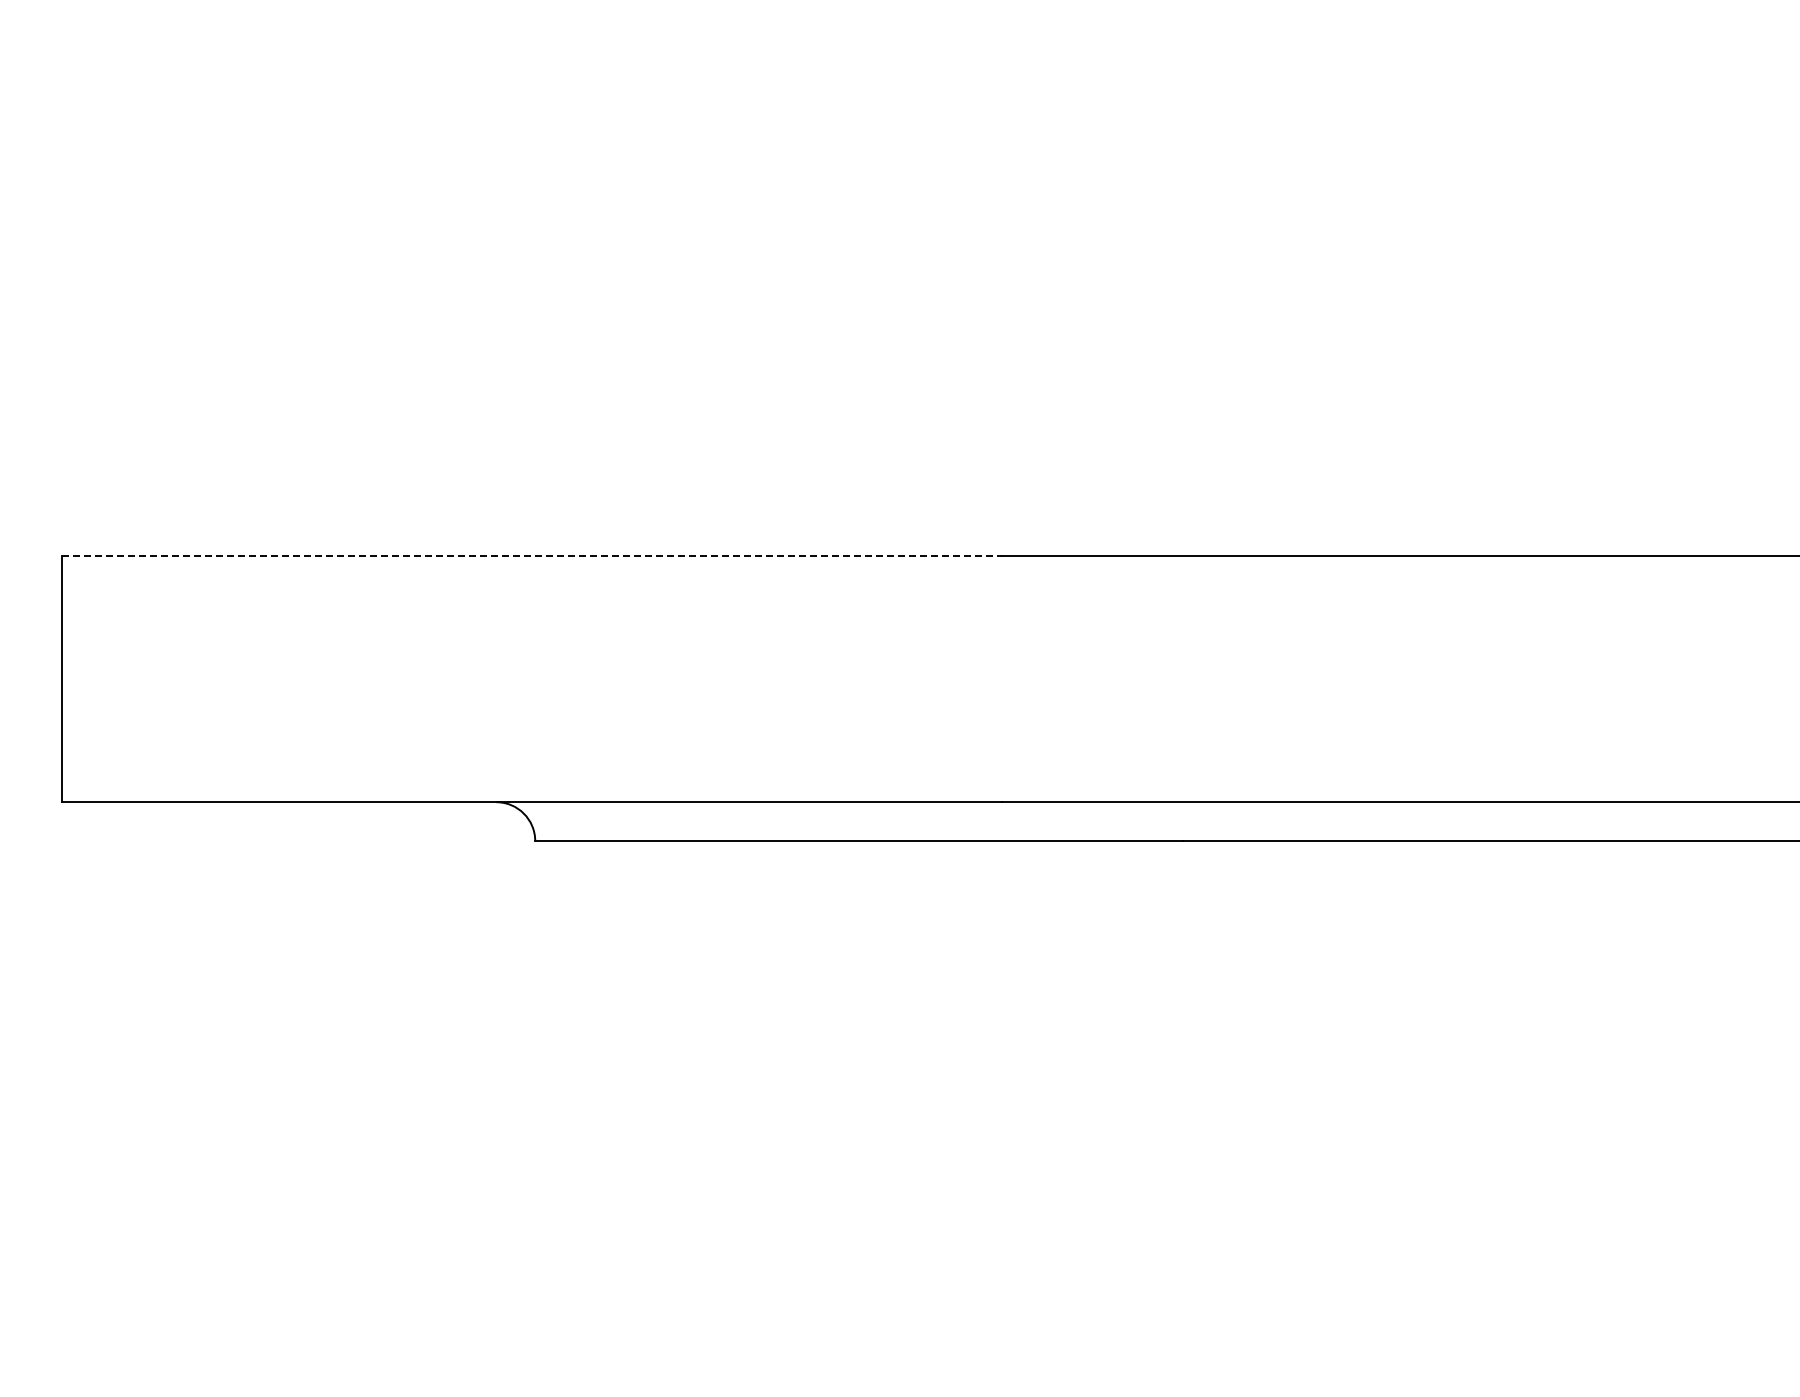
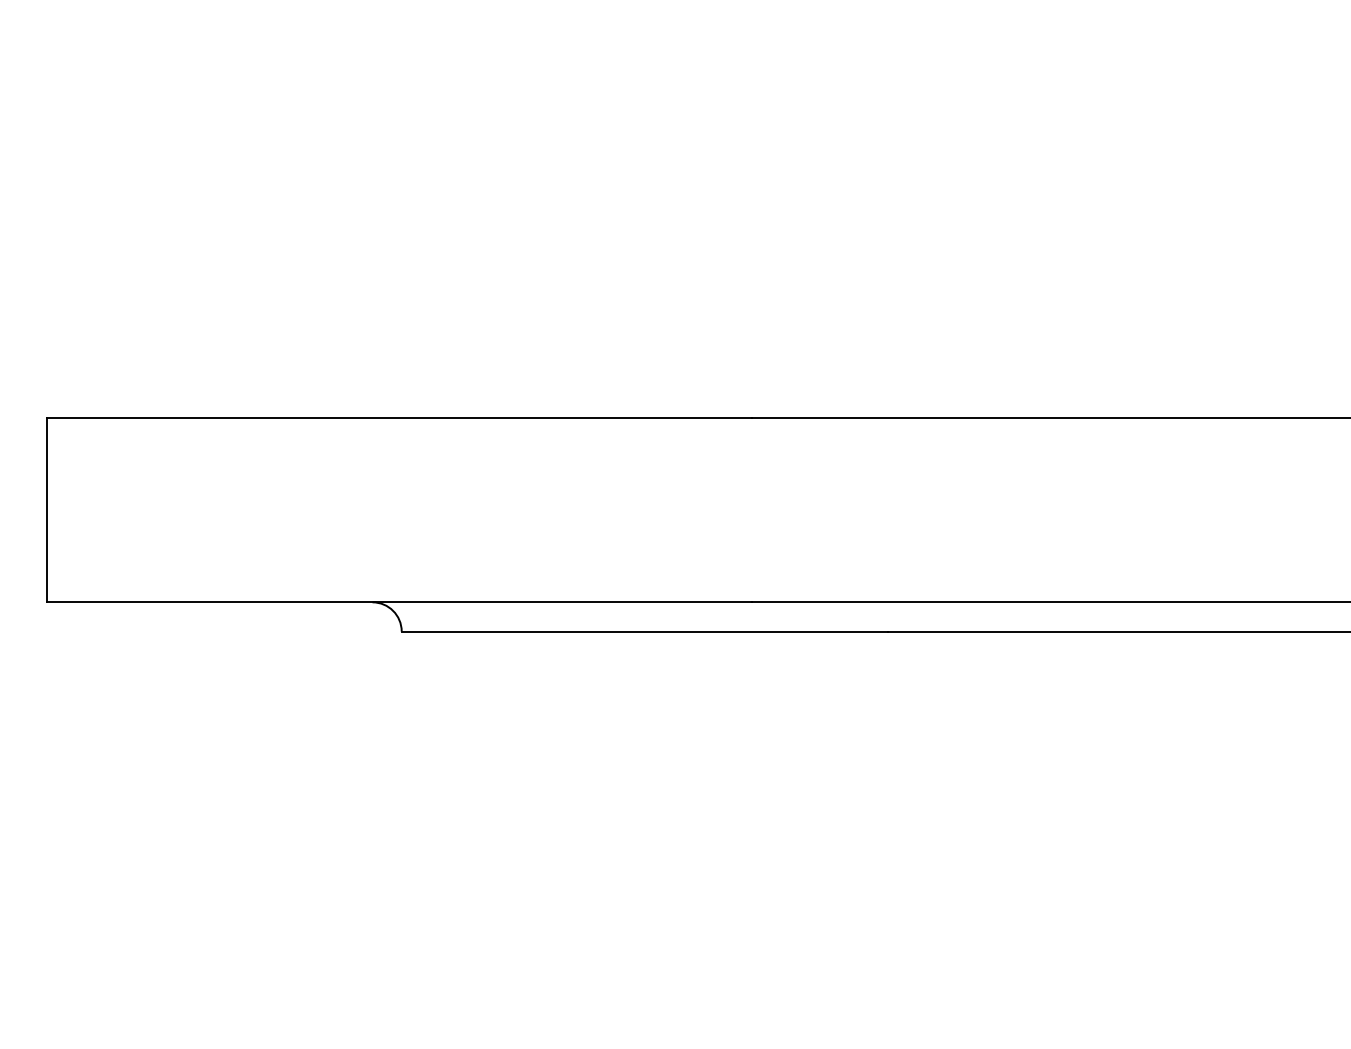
line: (532, 555) -> (399, 417), dashed -> solid

